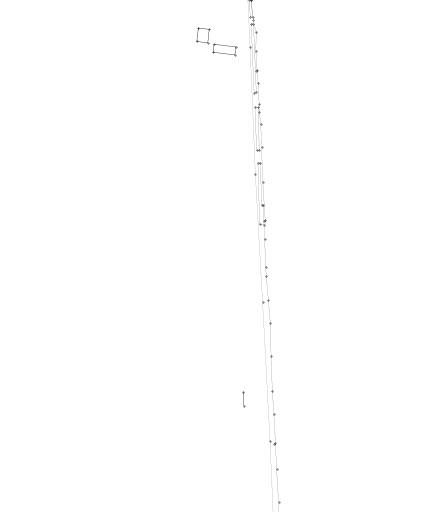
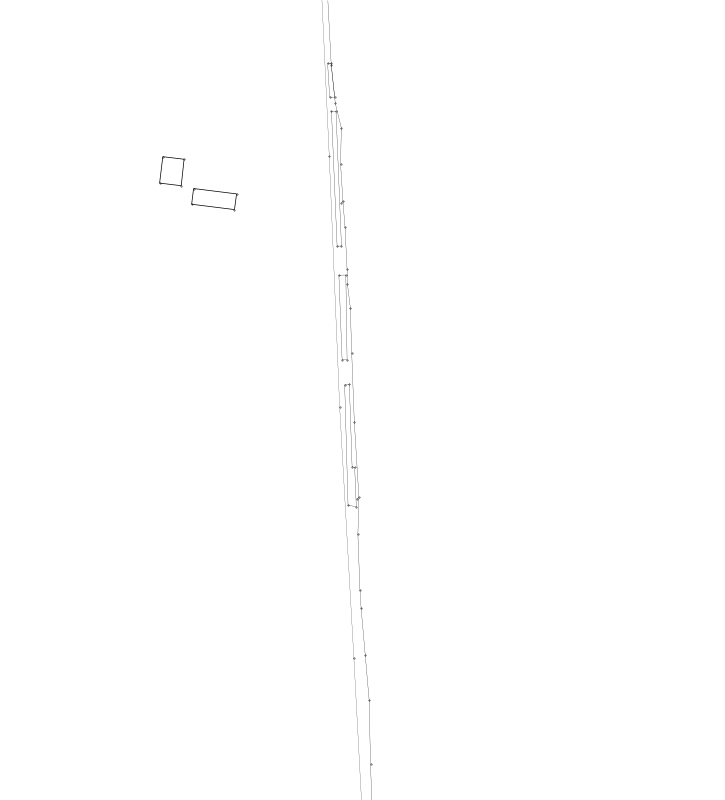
part: (216, 41) -> (198, 183), moved

